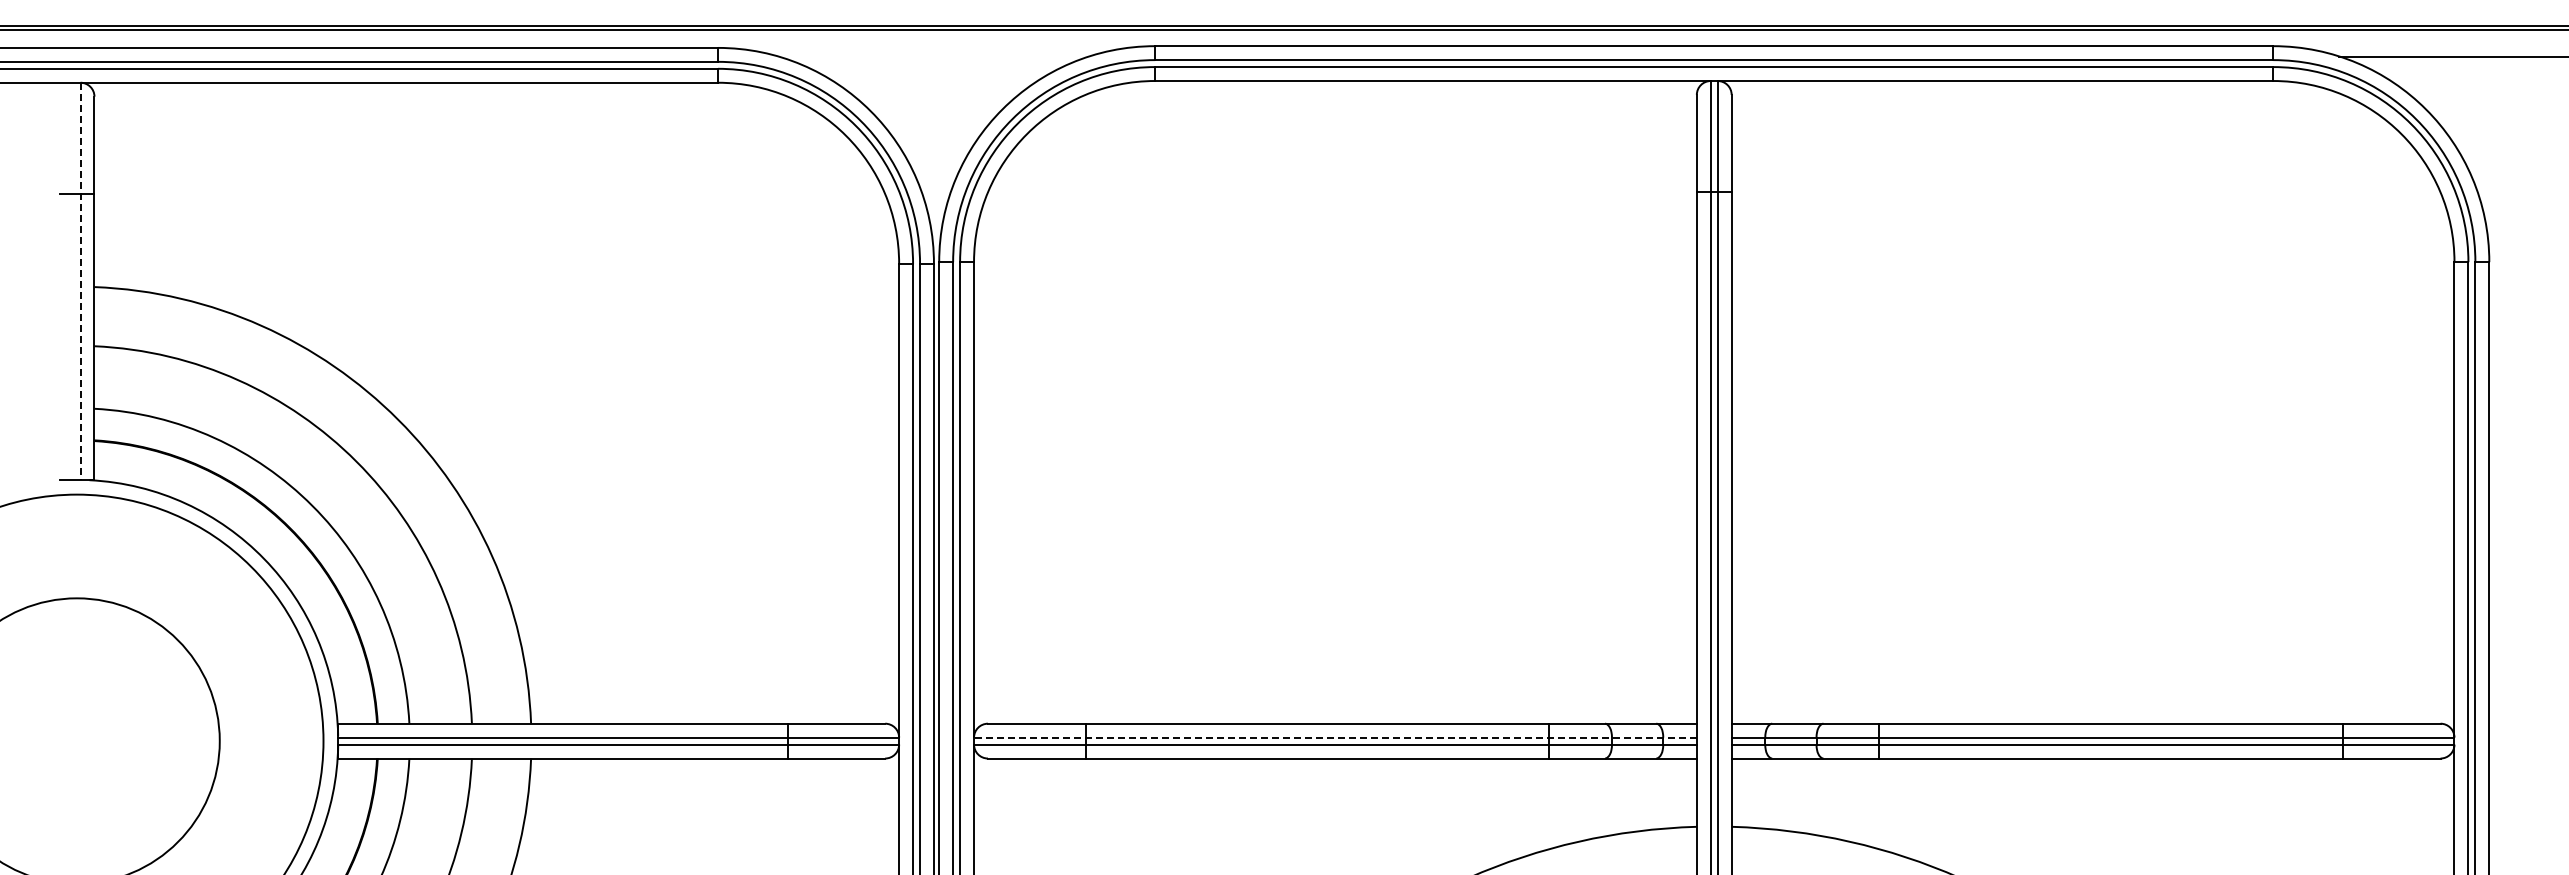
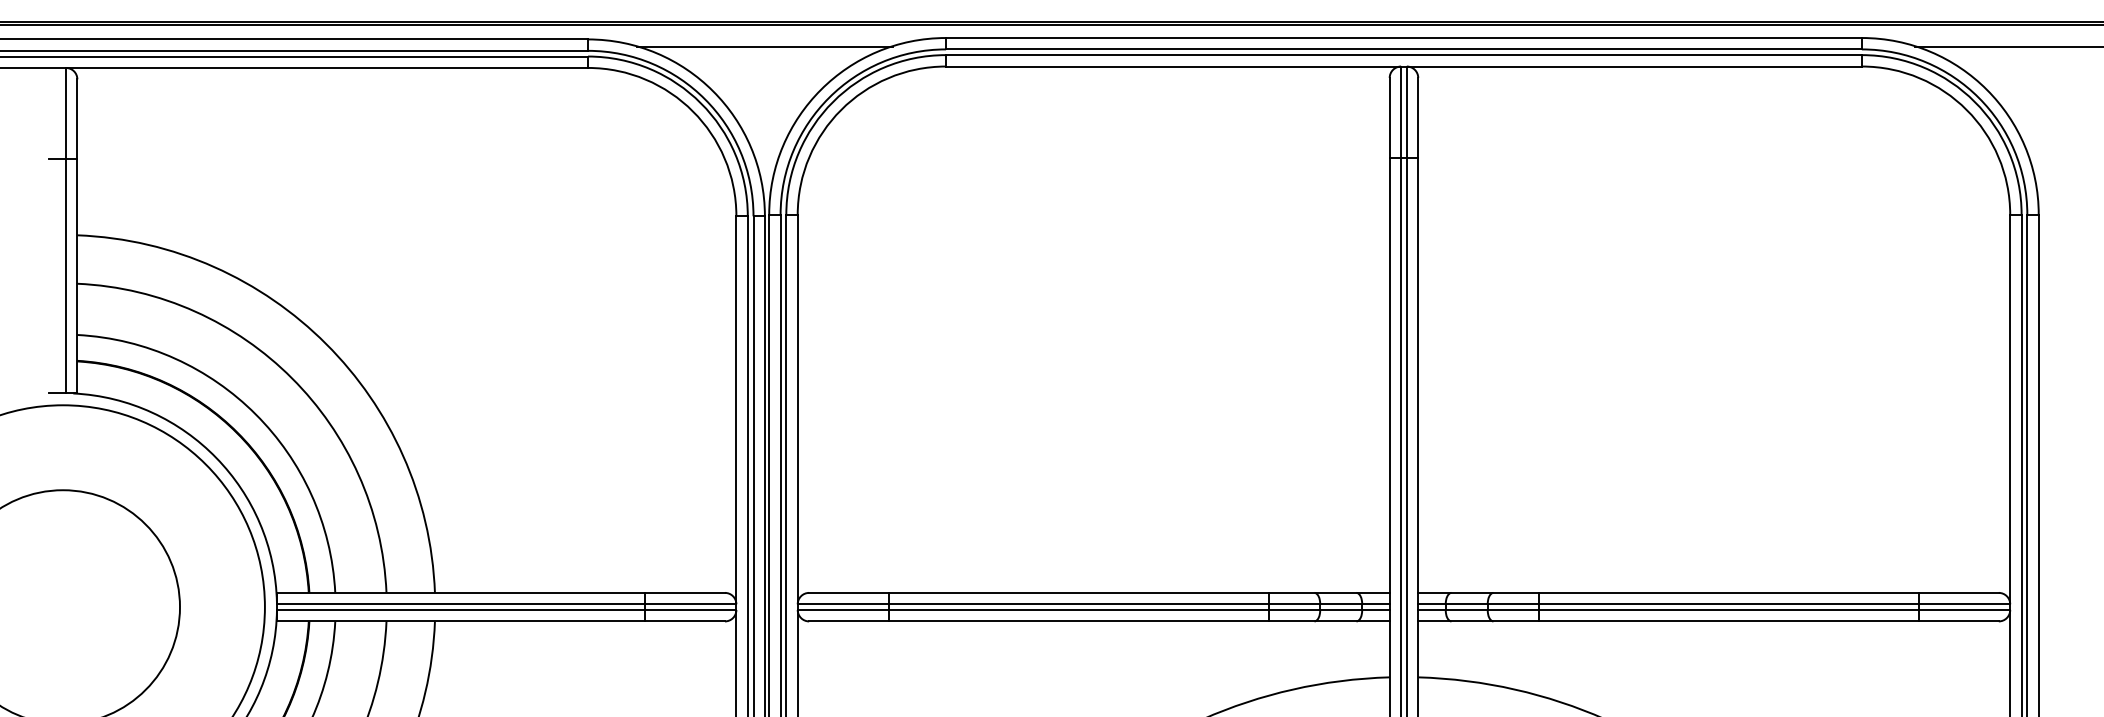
line: (933, 56) -> (764, 46), added
line: (80, 281) -> (65, 230), dashed -> solid
line: (1334, 737) -> (1092, 604), dashed -> solid

